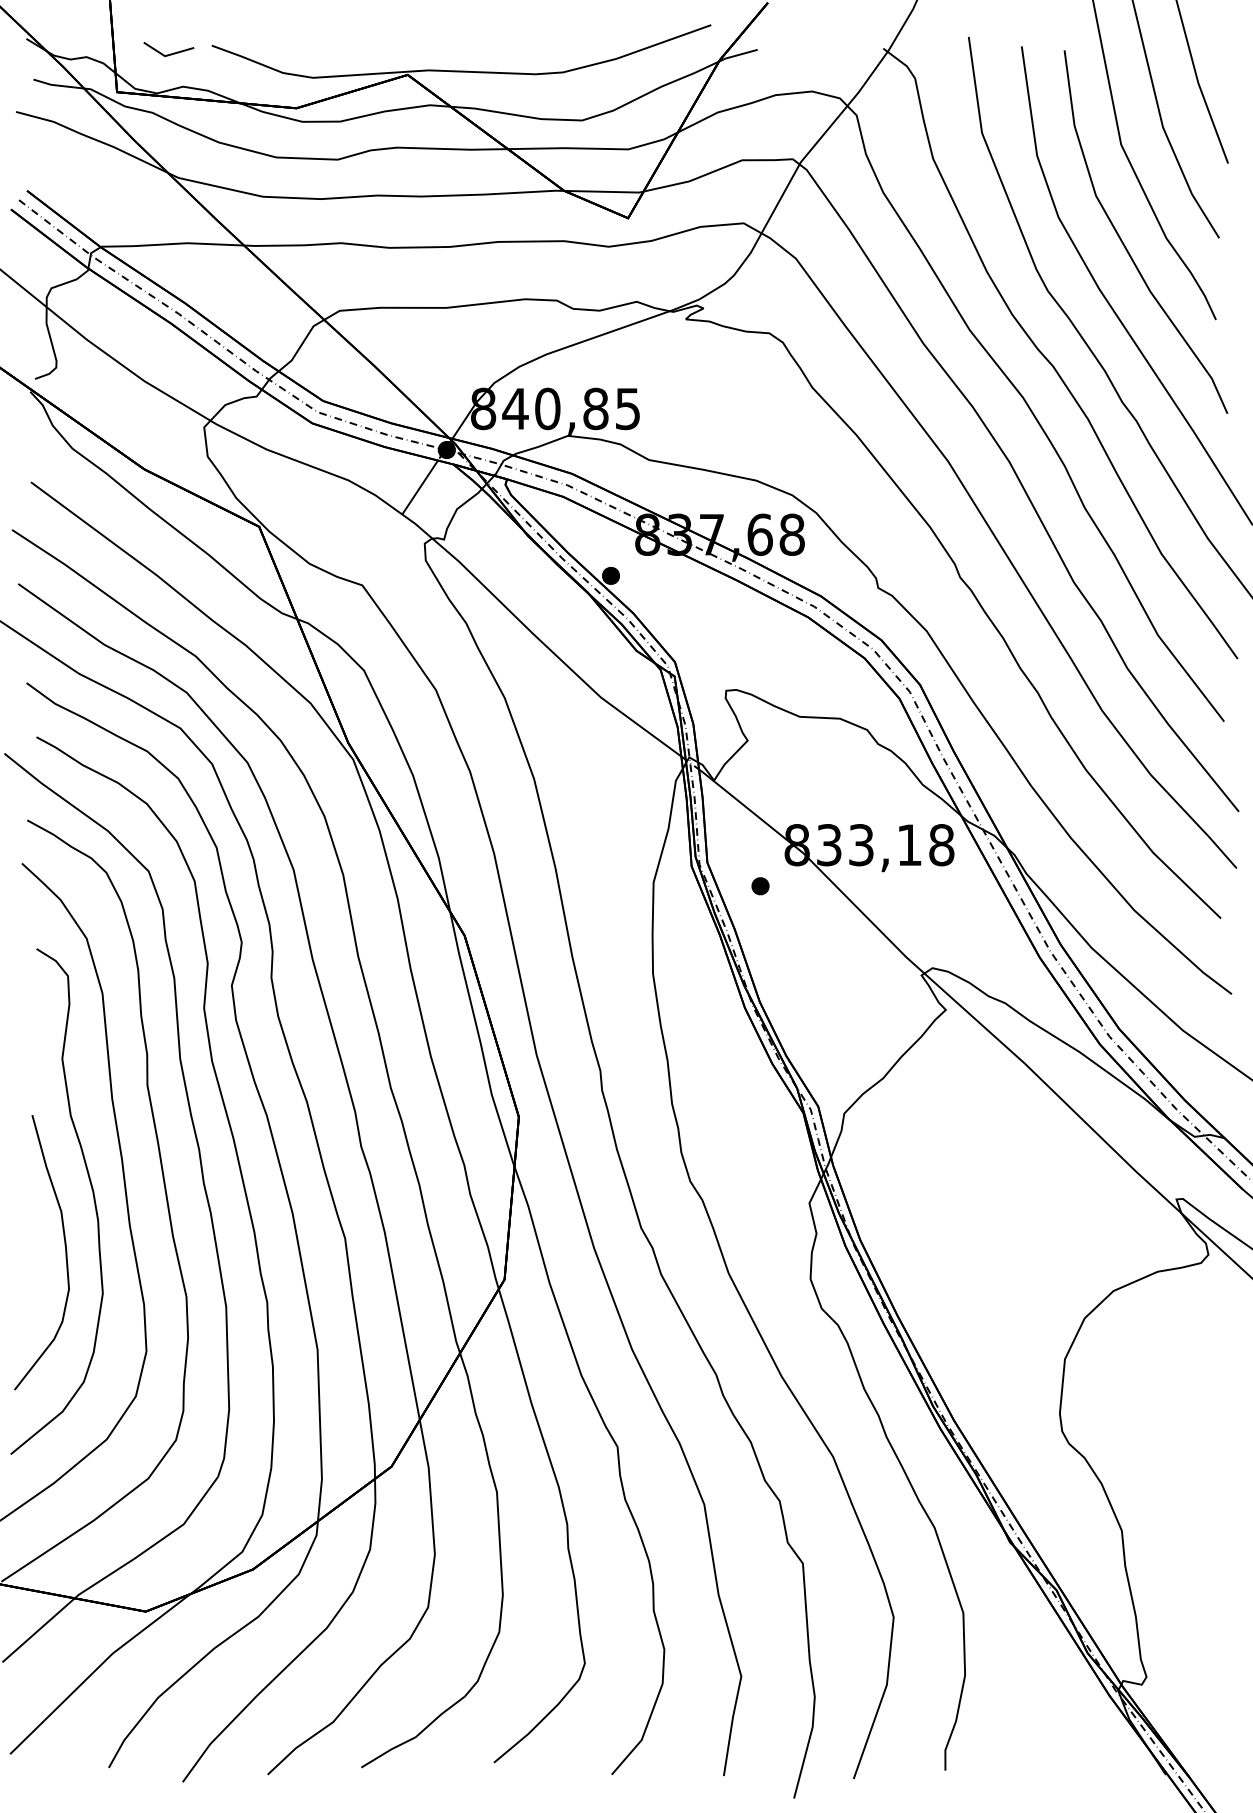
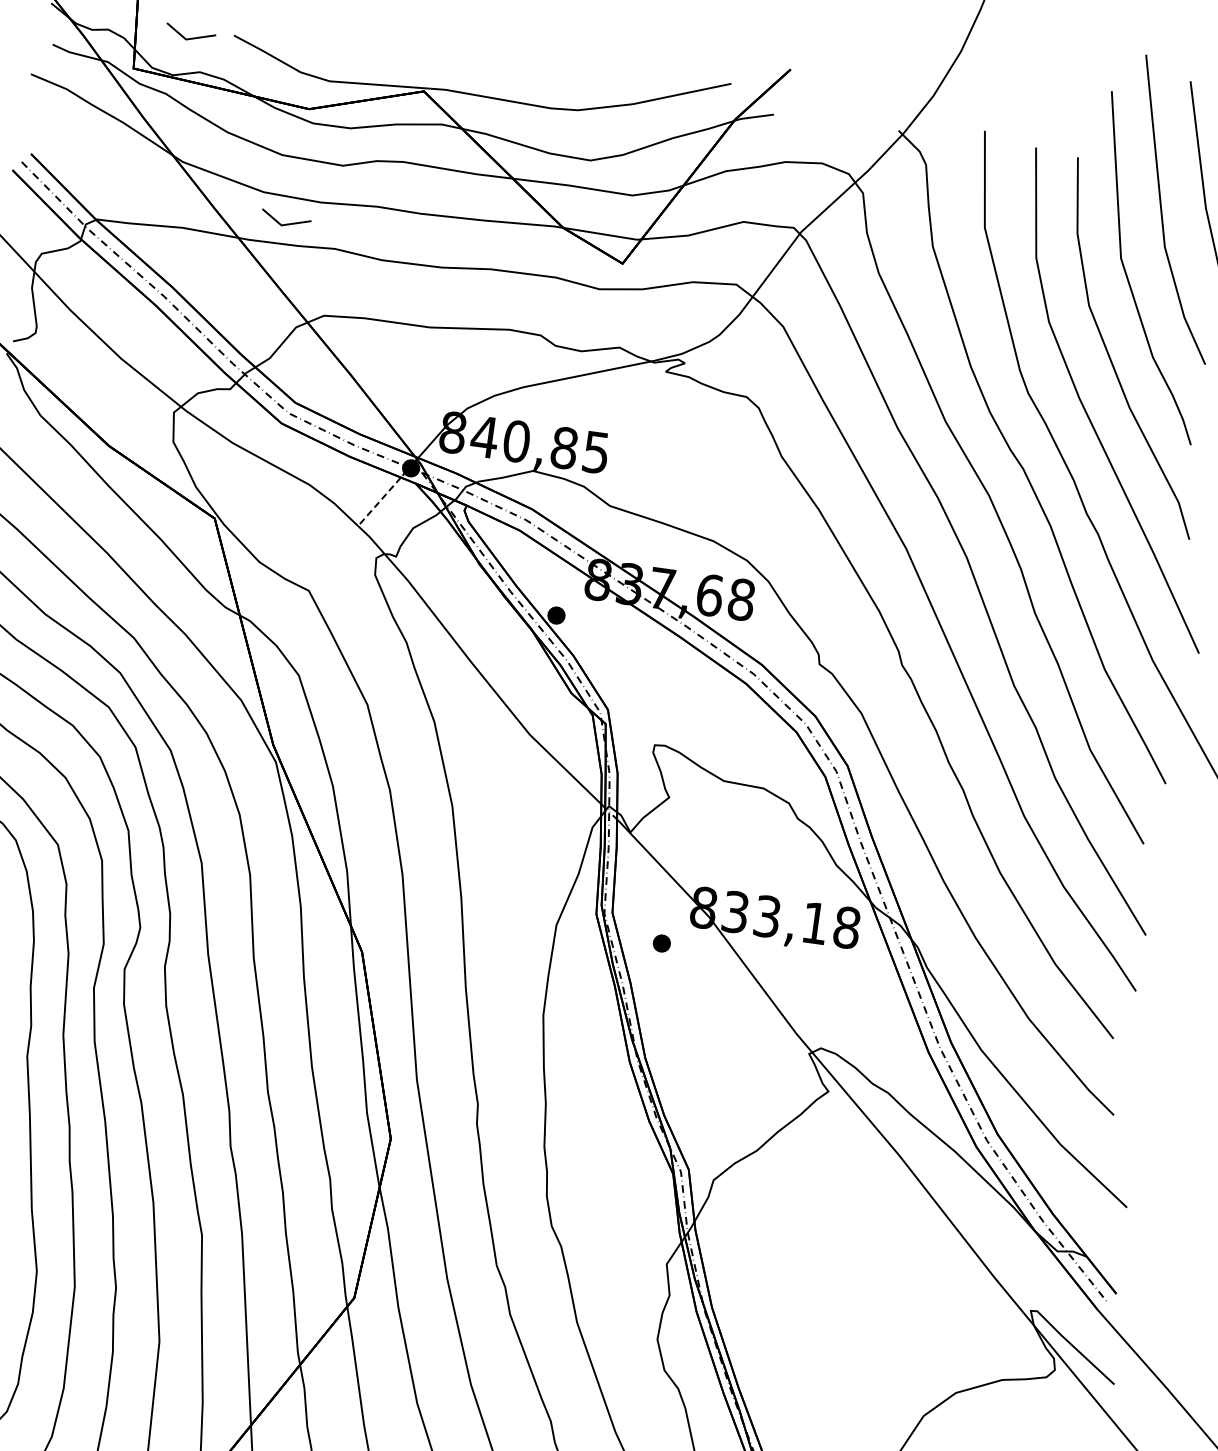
line: (290, 224) -> (287, 223), added
line: (419, 487) -> (378, 501), solid -> dashed

